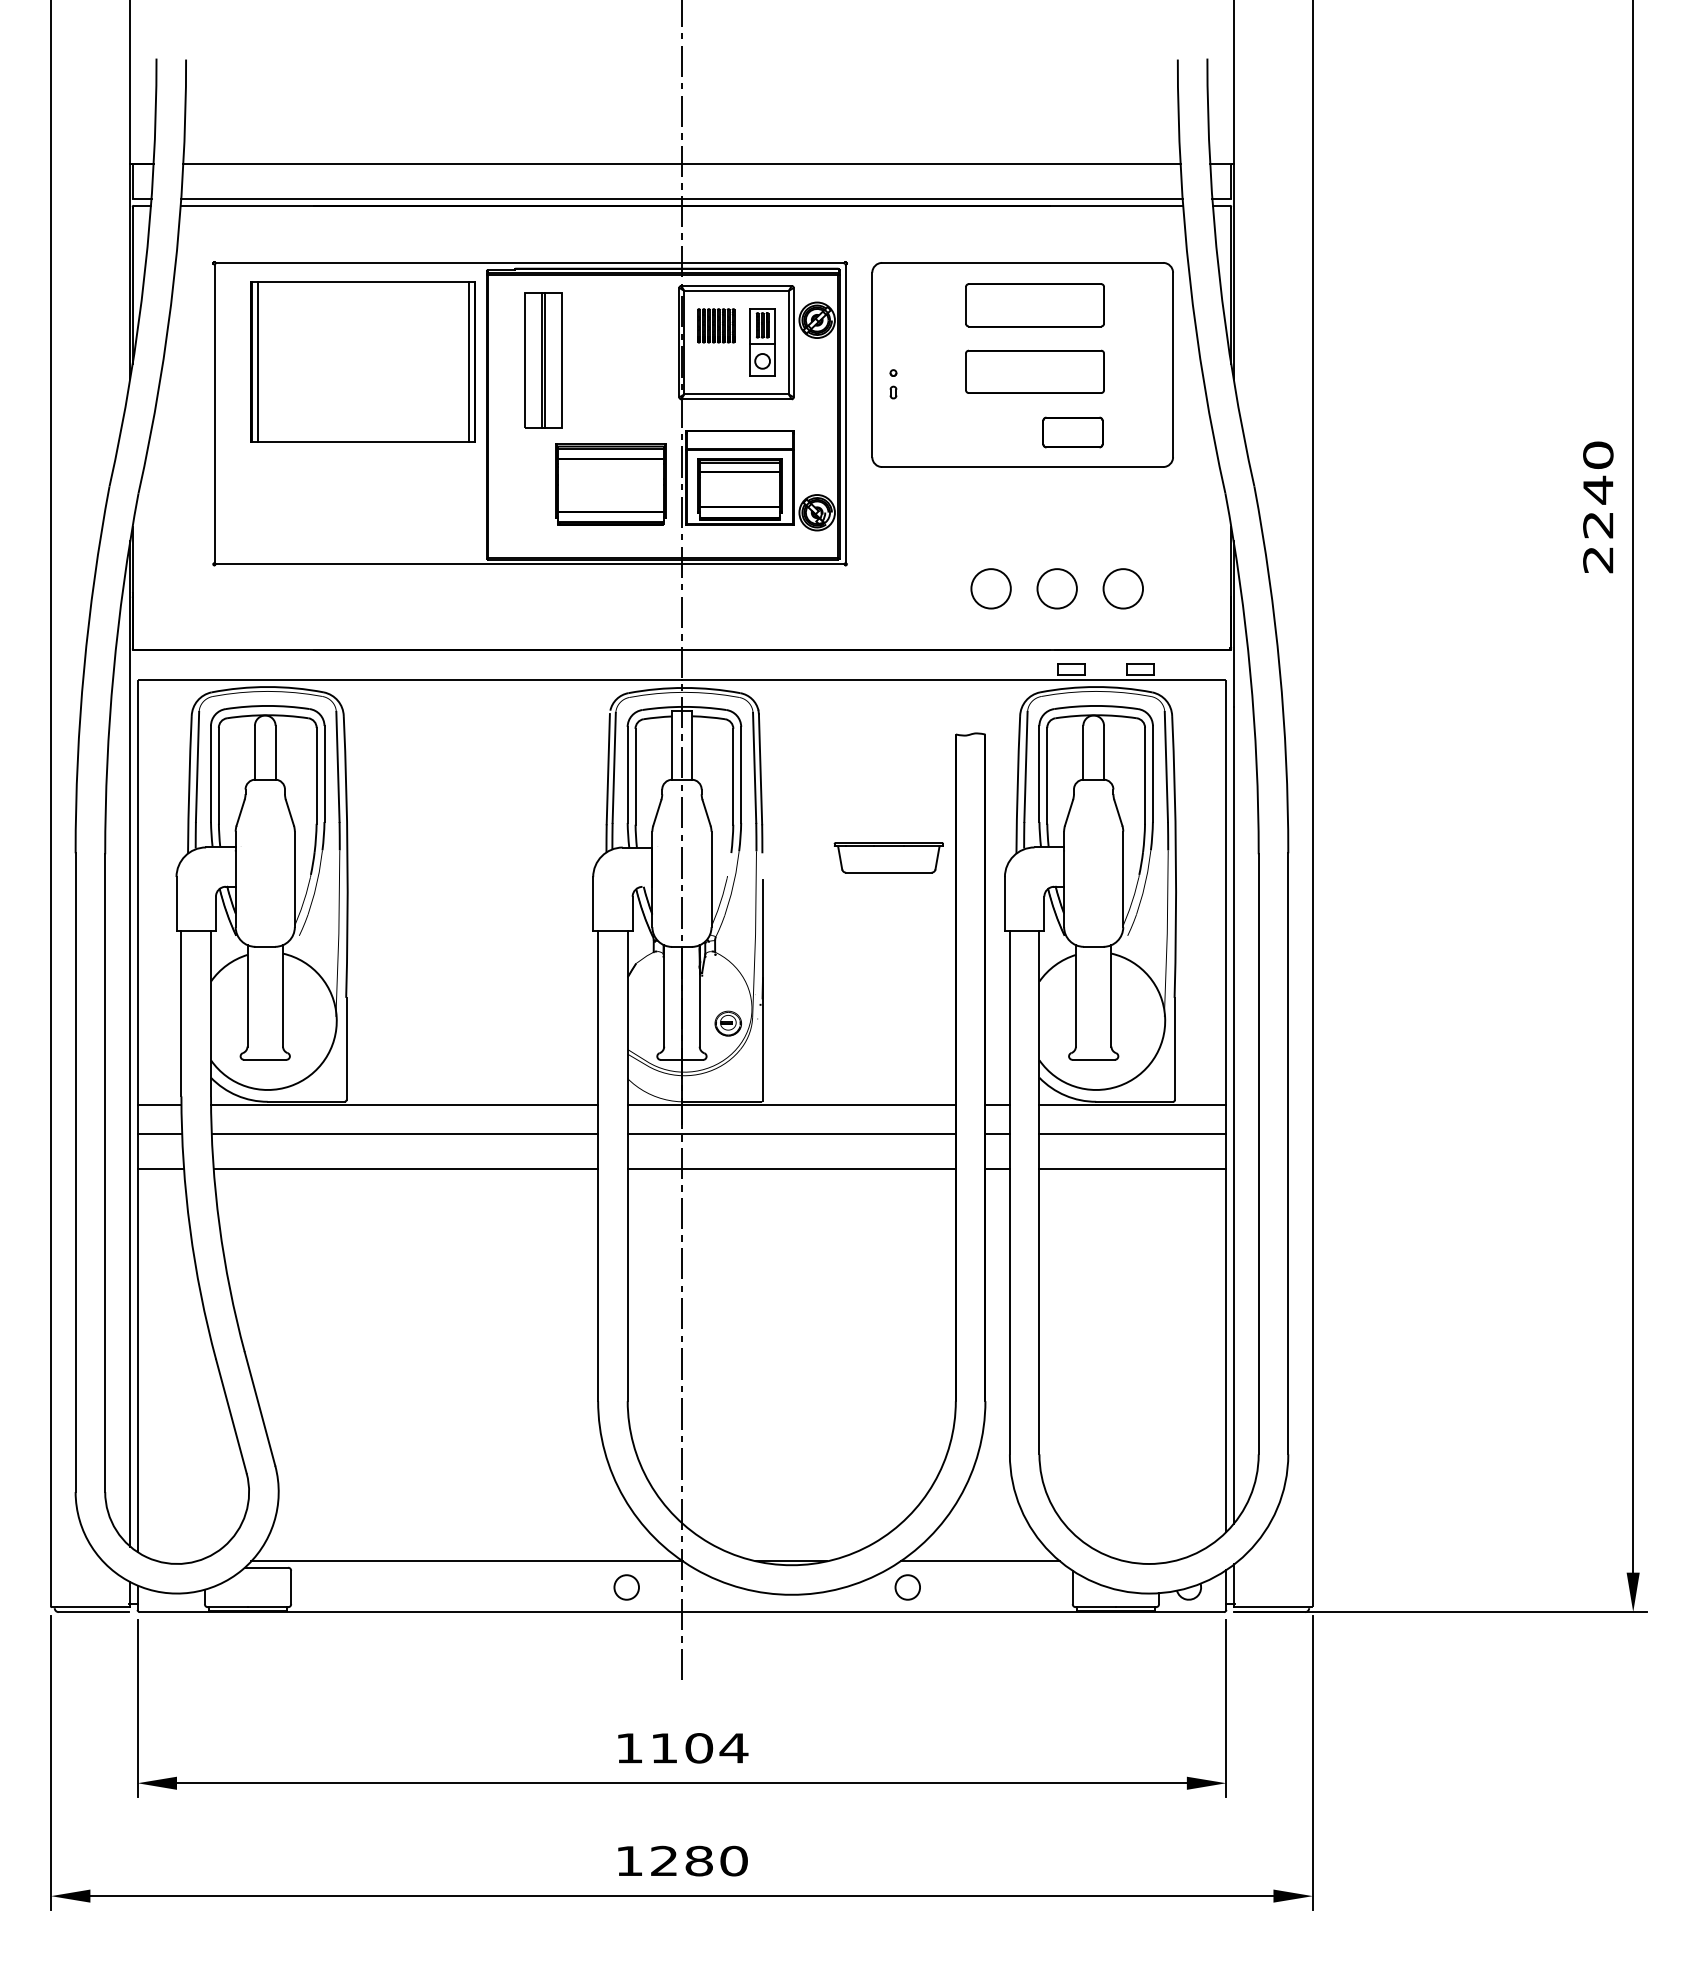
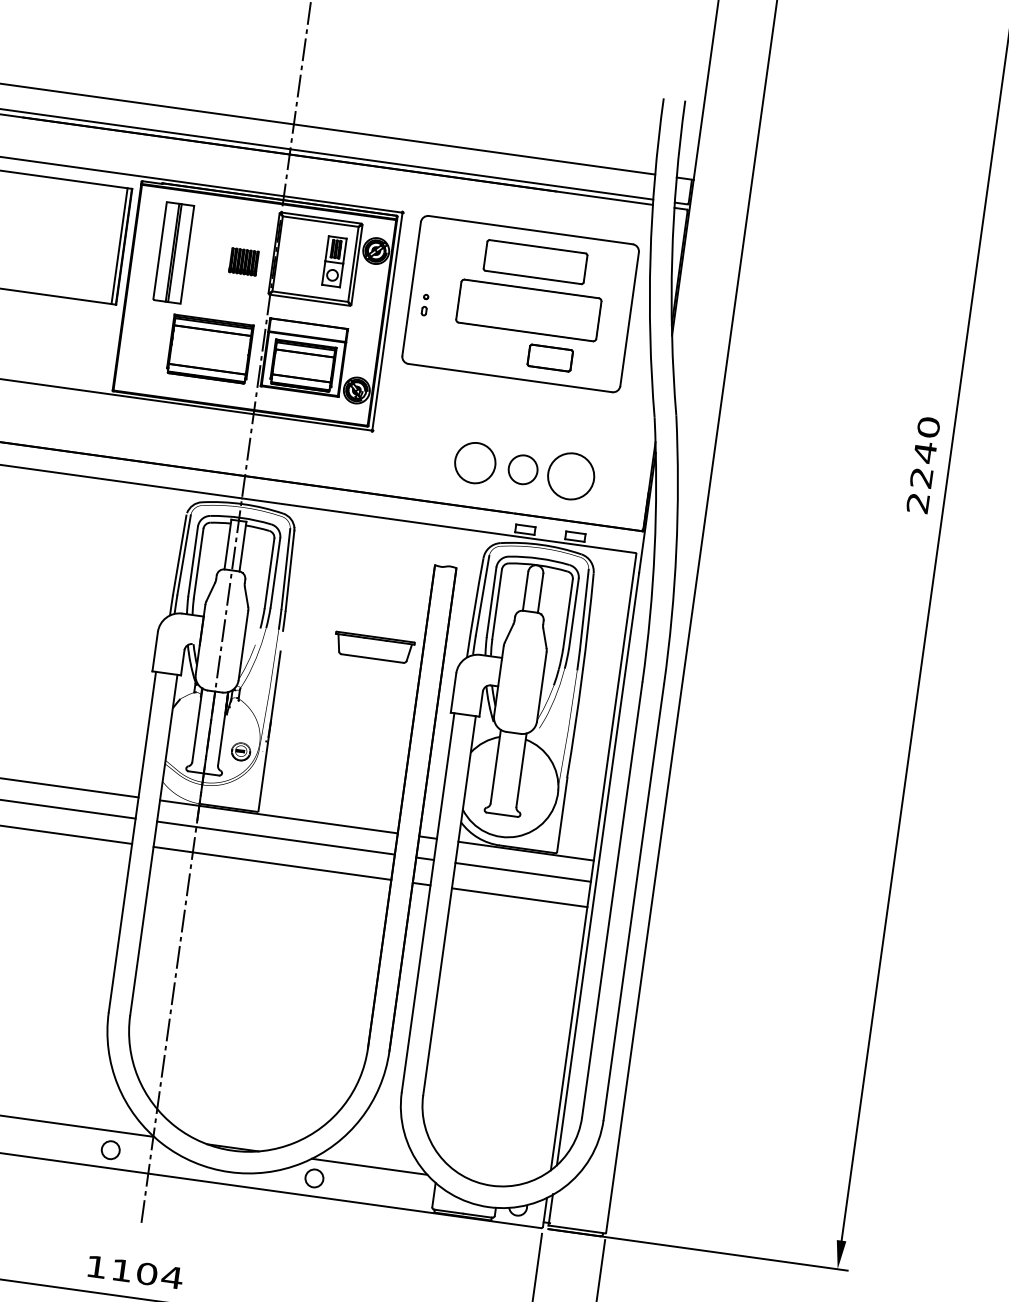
part: (716, 325) -> (244, 261), moved
part: (1034, 371) -> (528, 310), size x1.4
circle: (990, 588) -> (474, 462), size x1.4
circle: (1122, 588) -> (570, 476), size x1.6

